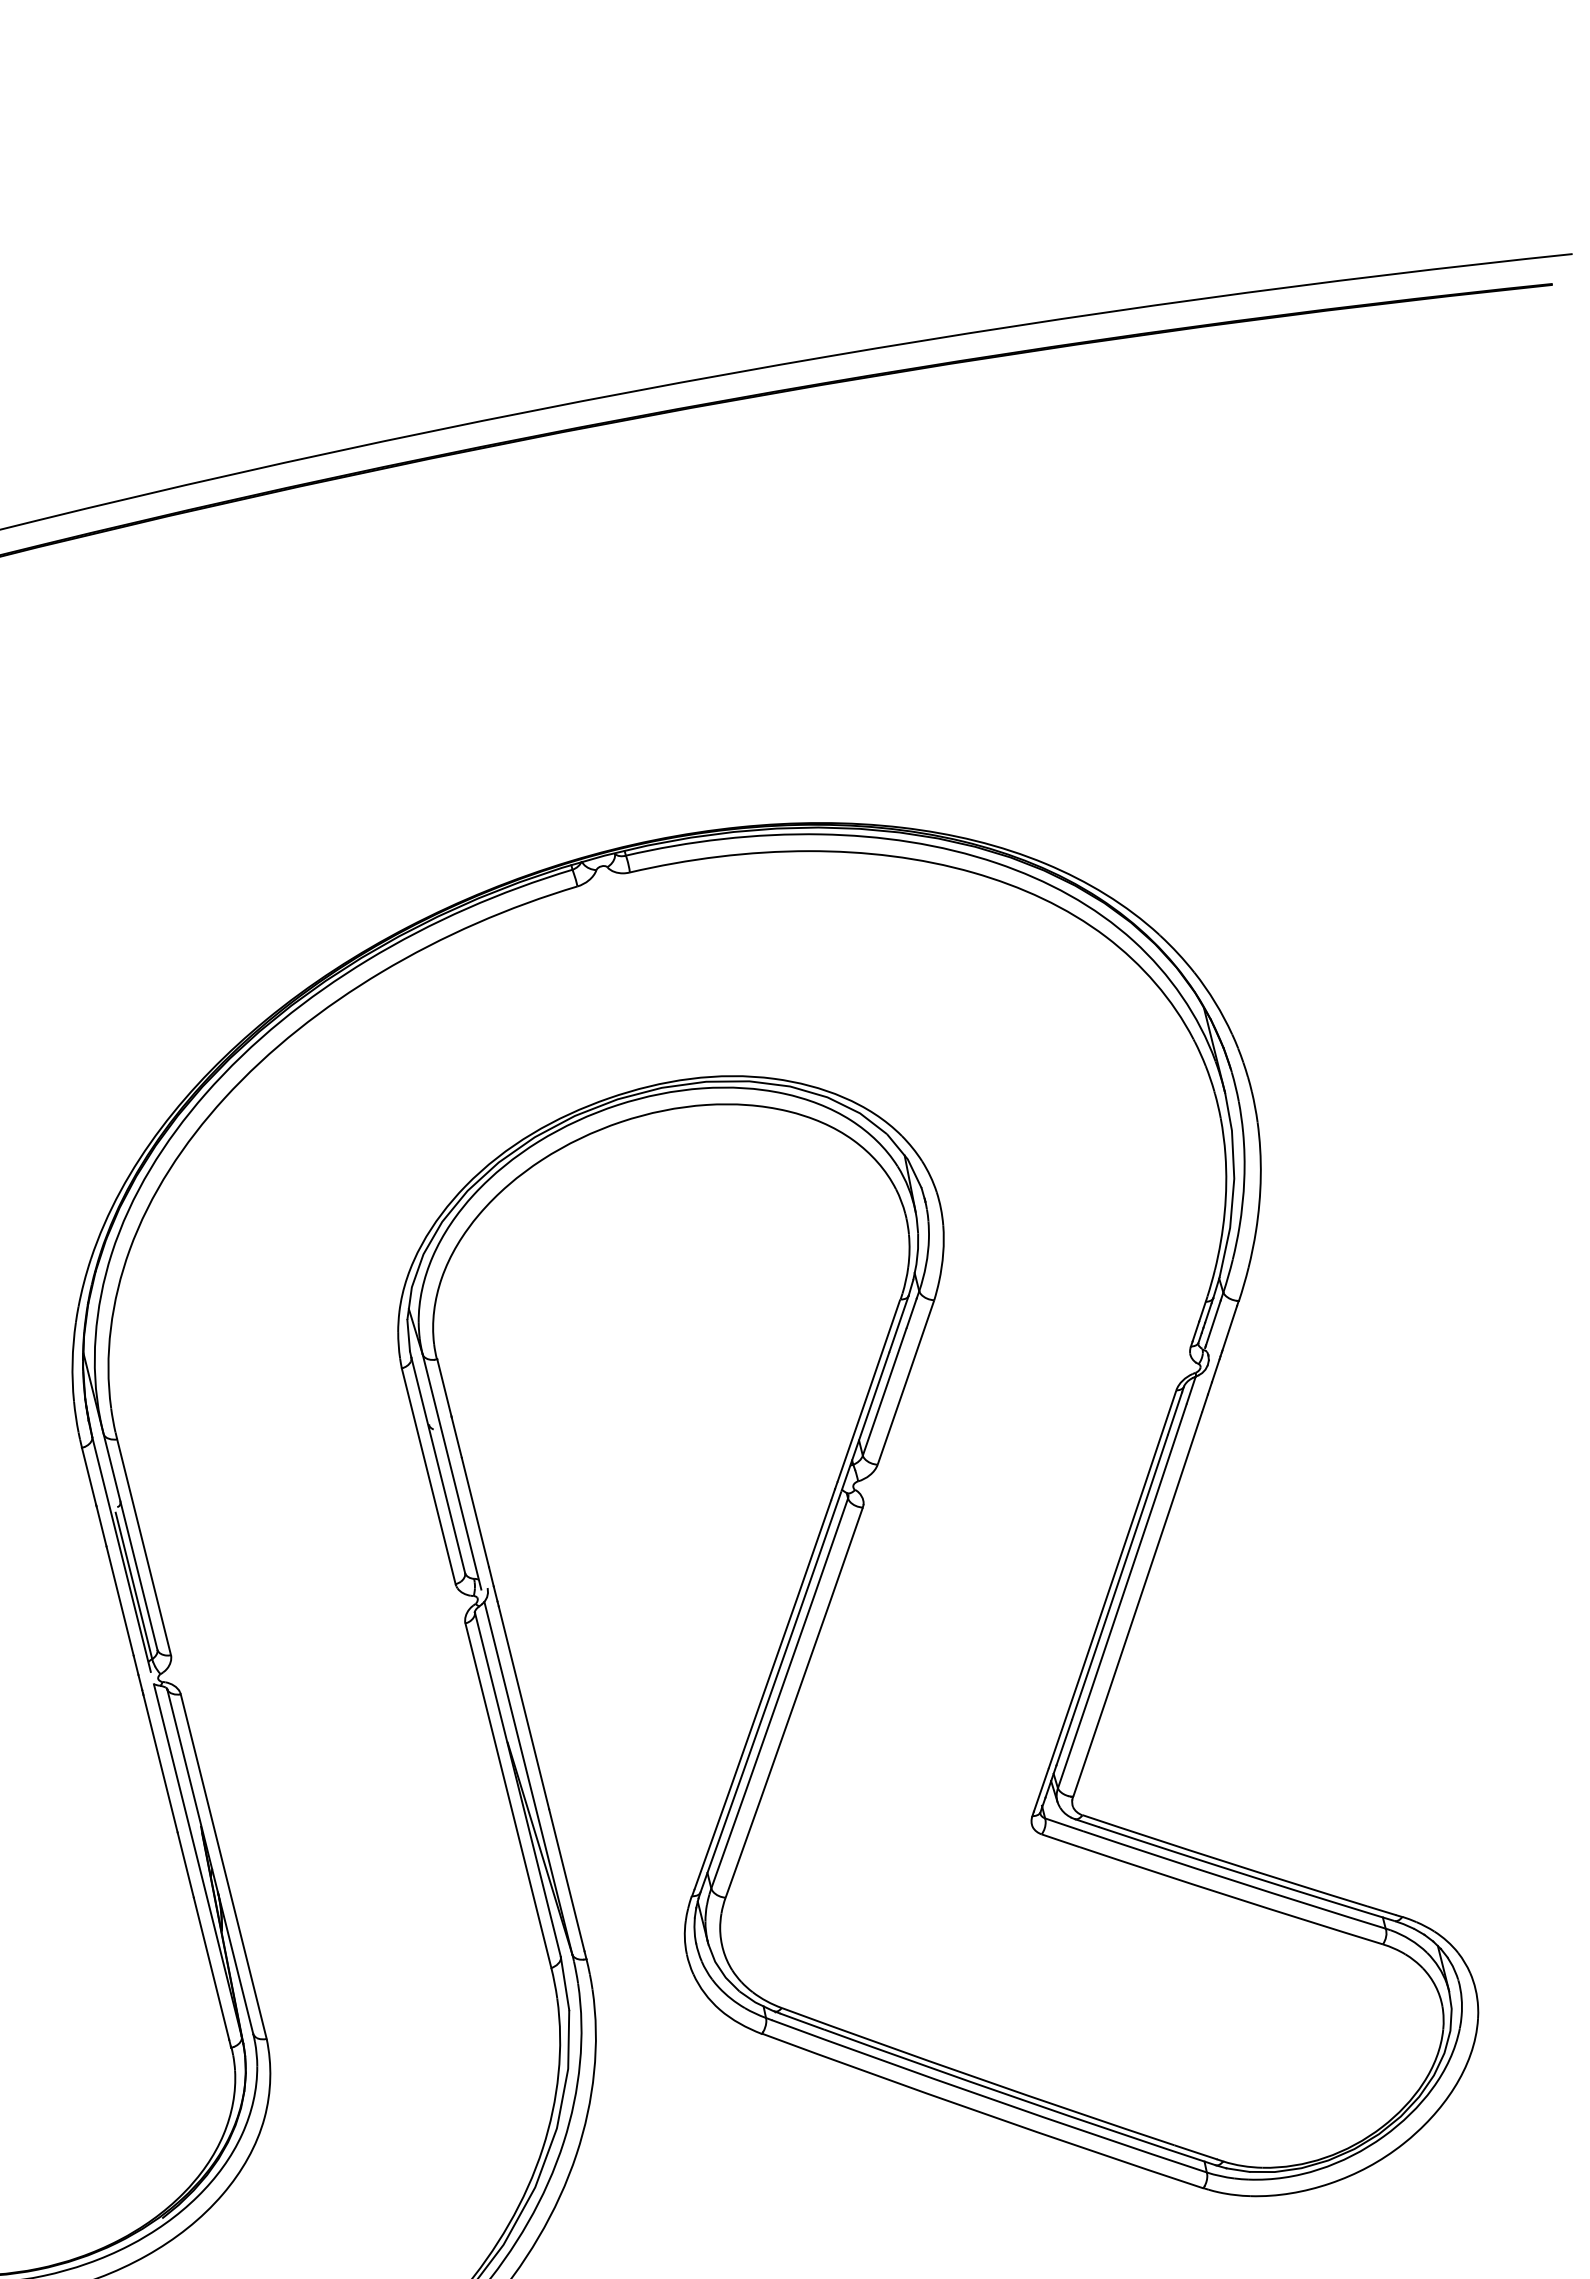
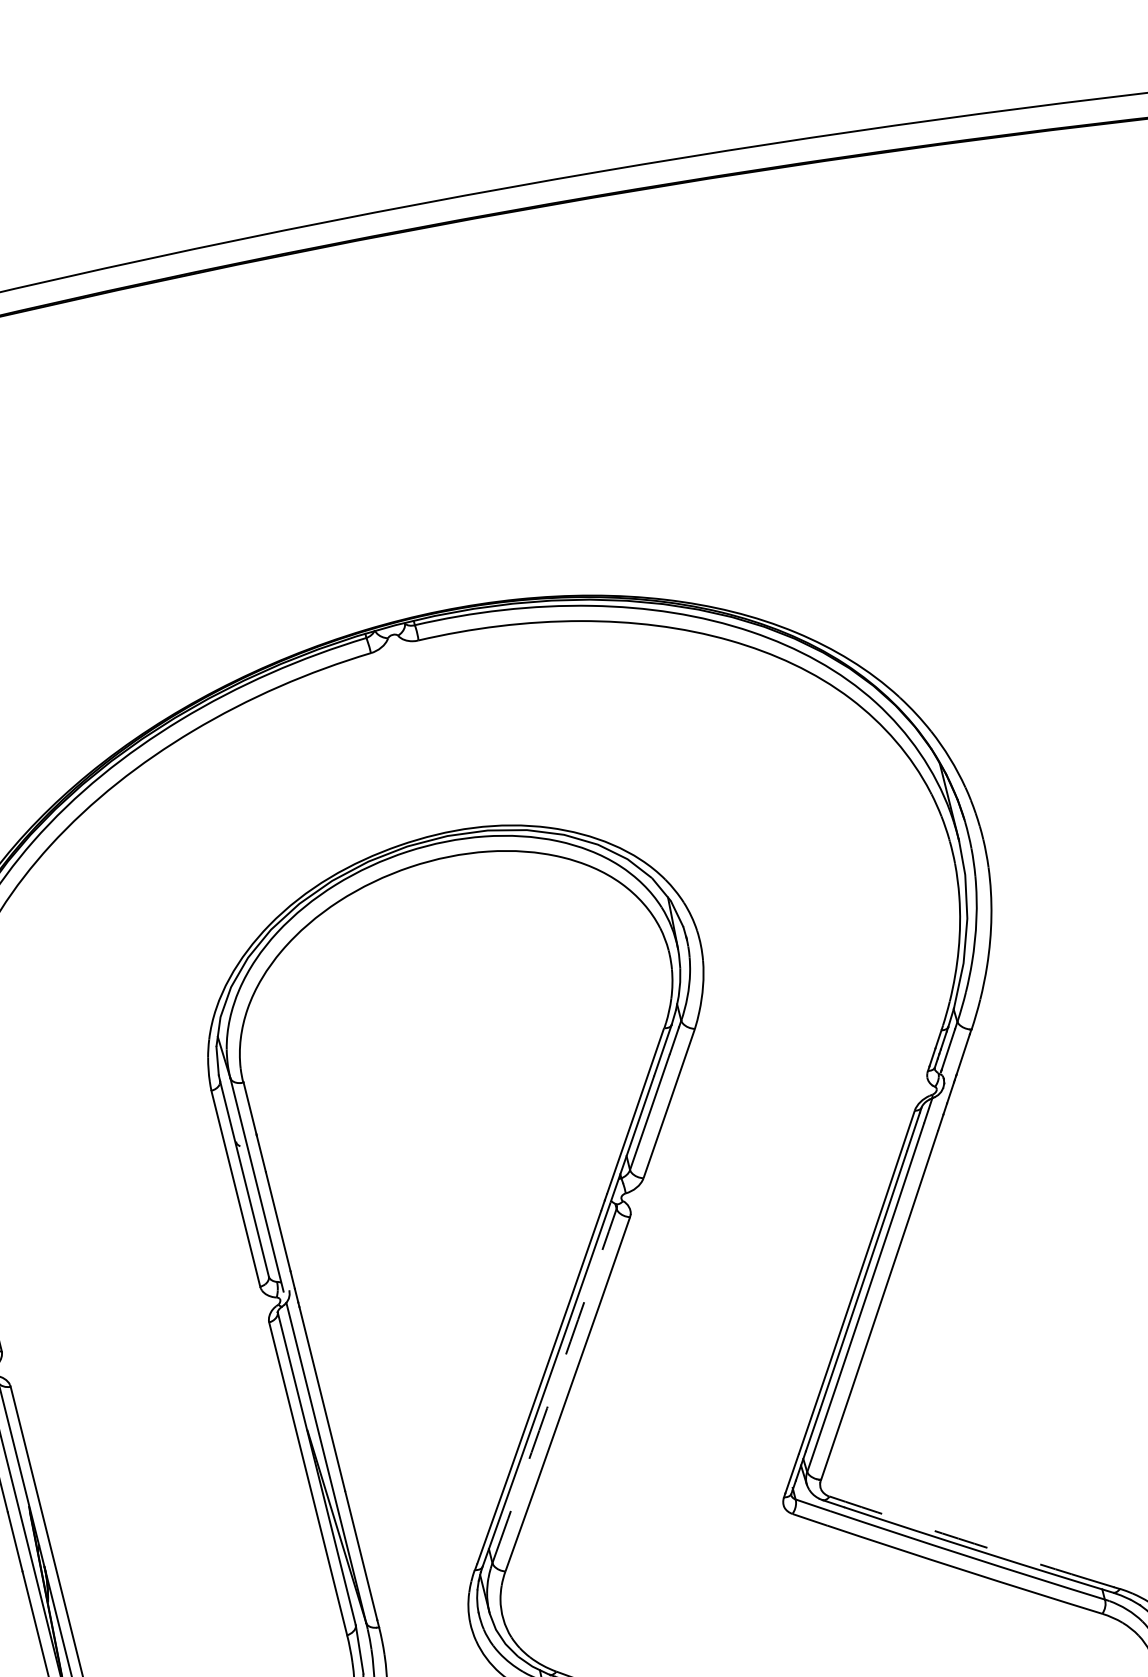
arc: (780, 1693) -> (555, 1386), solid -> dashed
arc: (1224, 1861) -> (958, 1538), solid -> dashed

